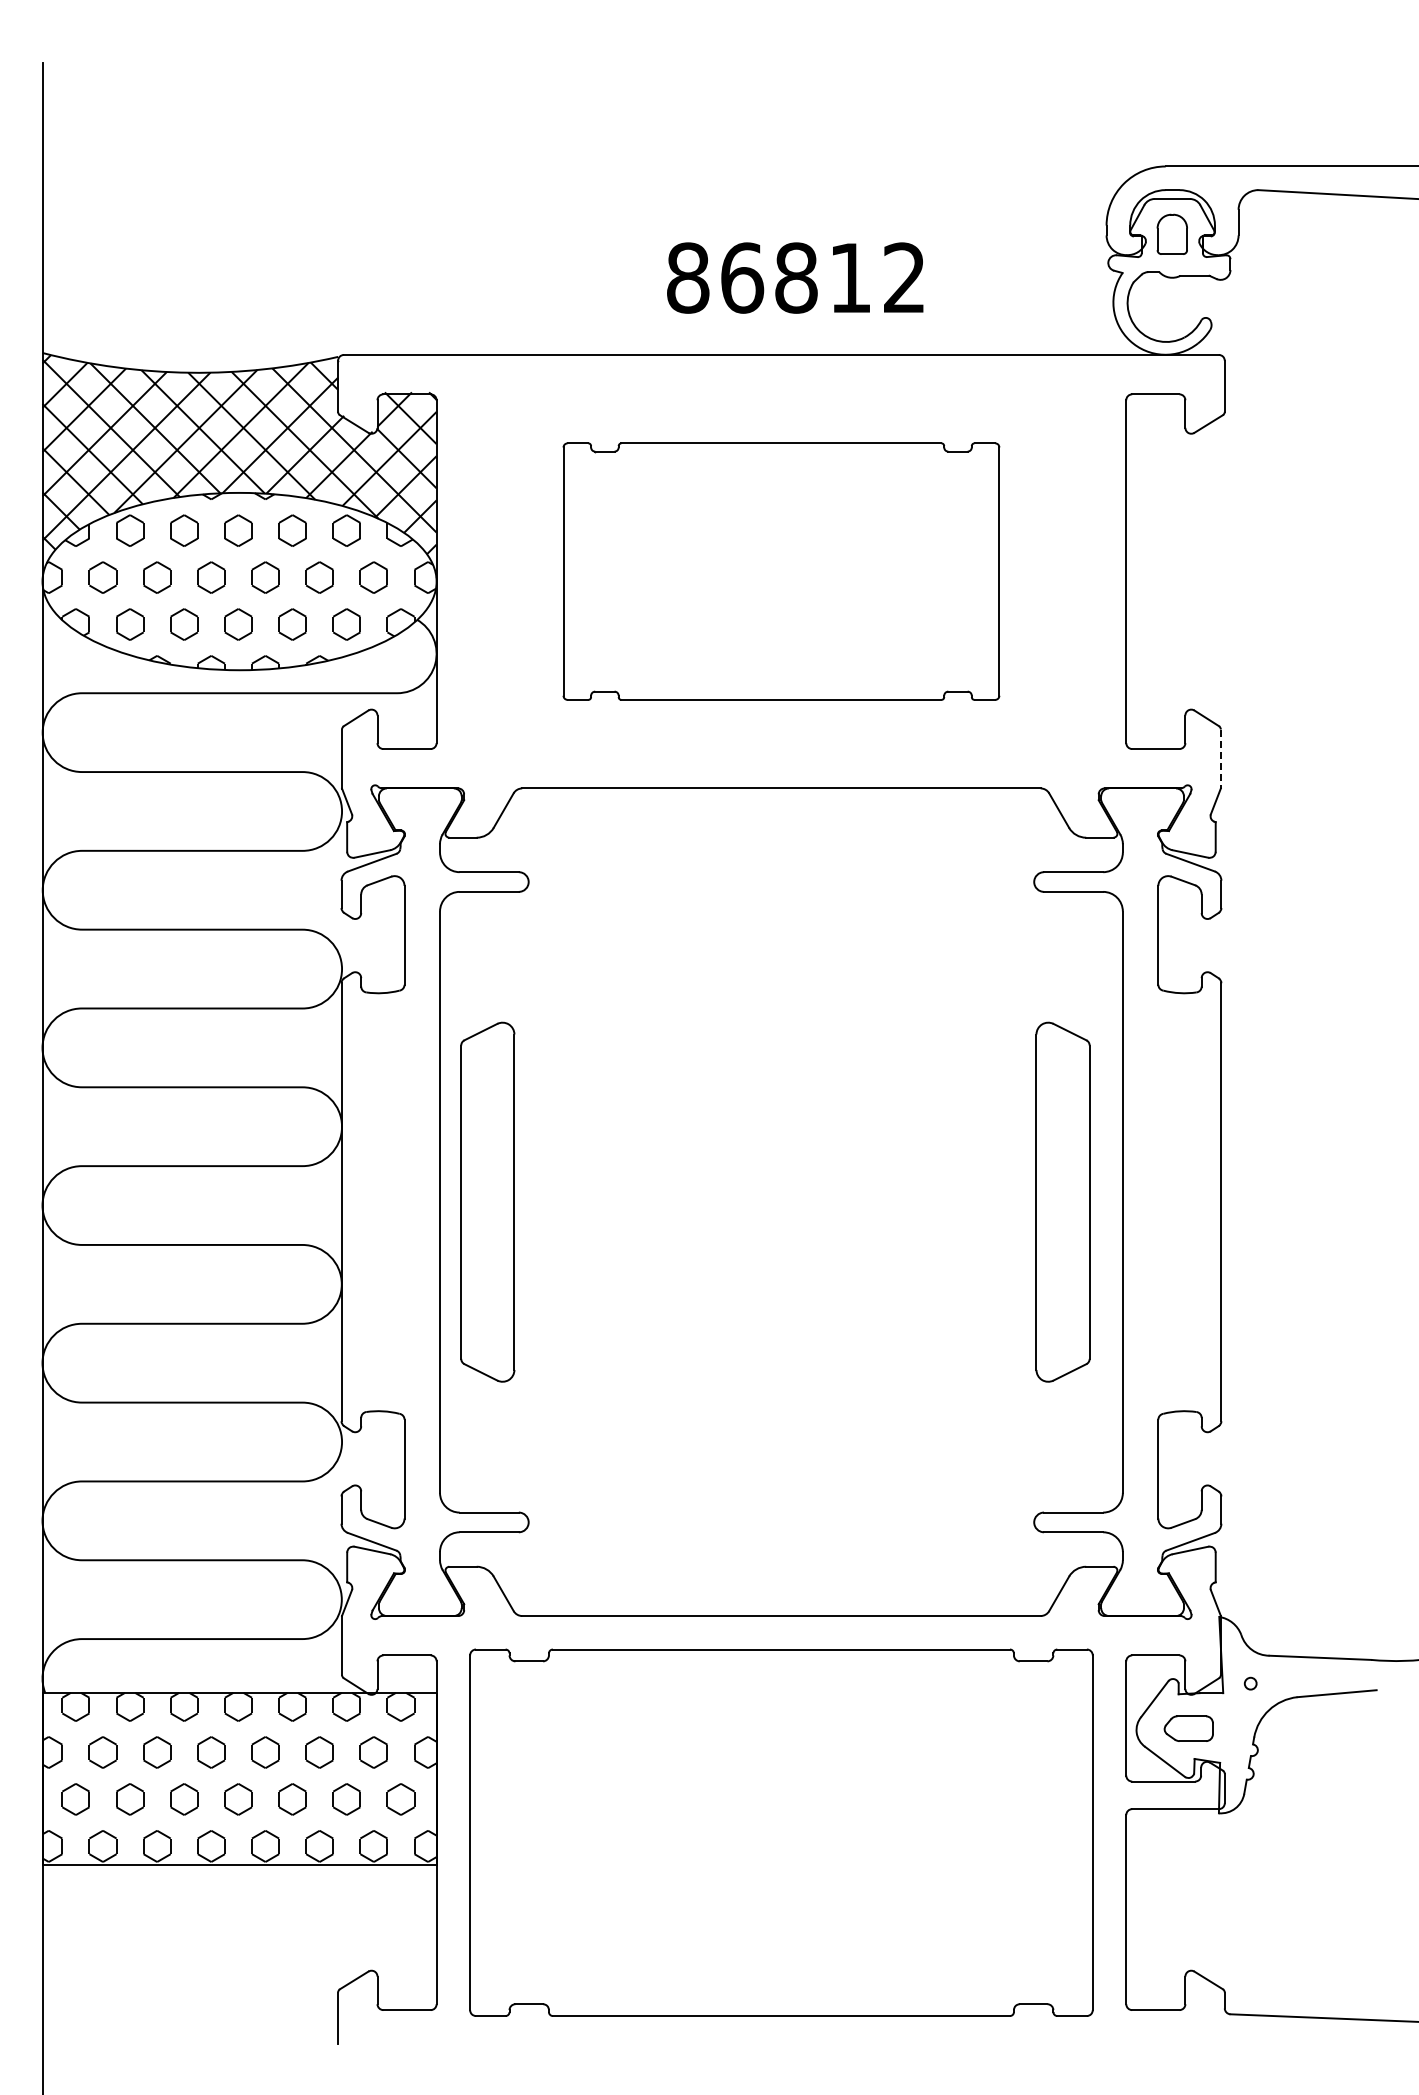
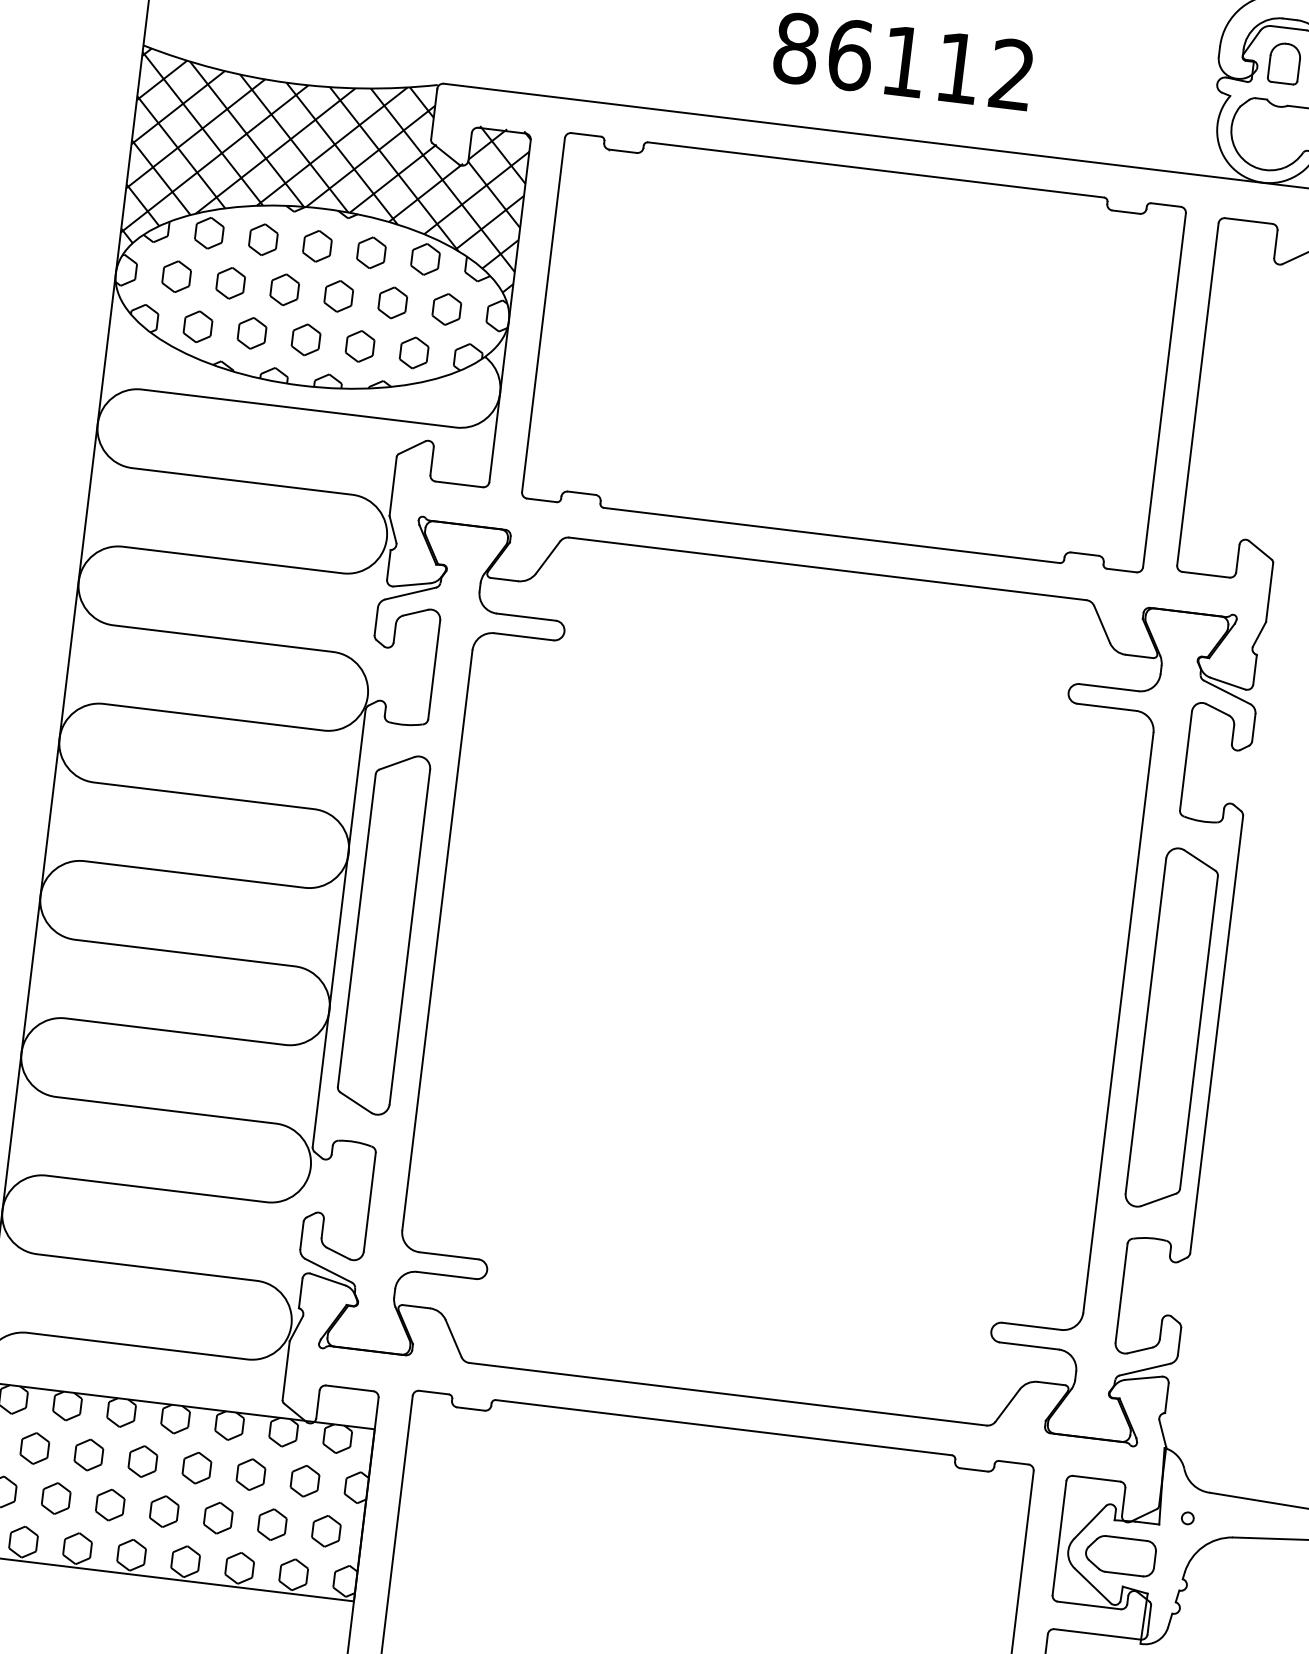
text: (796, 277) -> (904, 61), 86812 -> 86112
part: (781, 571) -> (854, 352), size x1.43
line: (1220, 759) -> (1269, 593), dashed -> solid
part: (487, 1201) -> (383, 933), moved
part: (1062, 1201) -> (1171, 1028), moved
part: (1188, 1728) -> (1120, 1555), size x1.43

